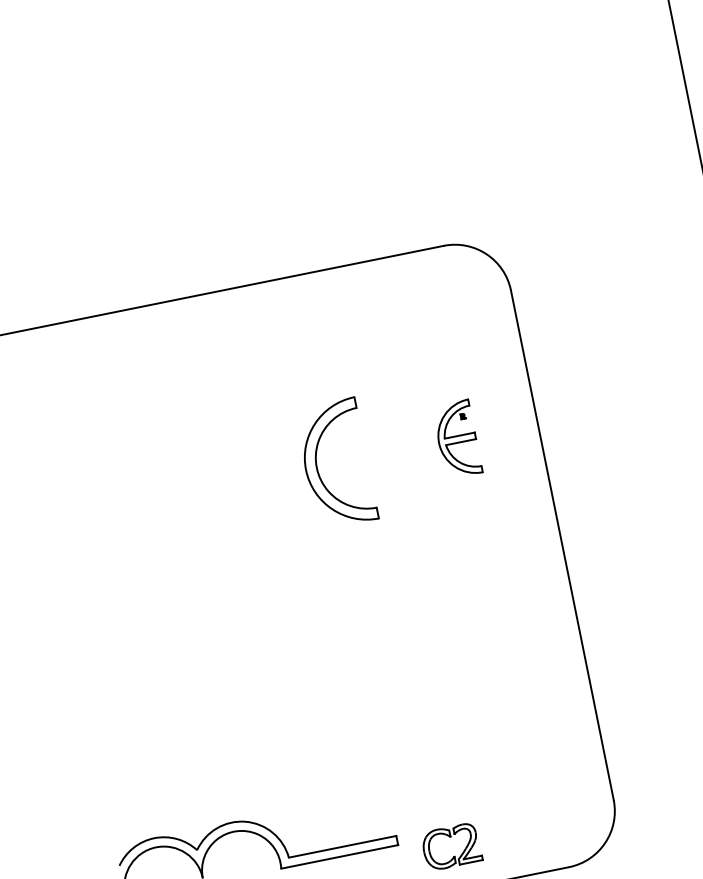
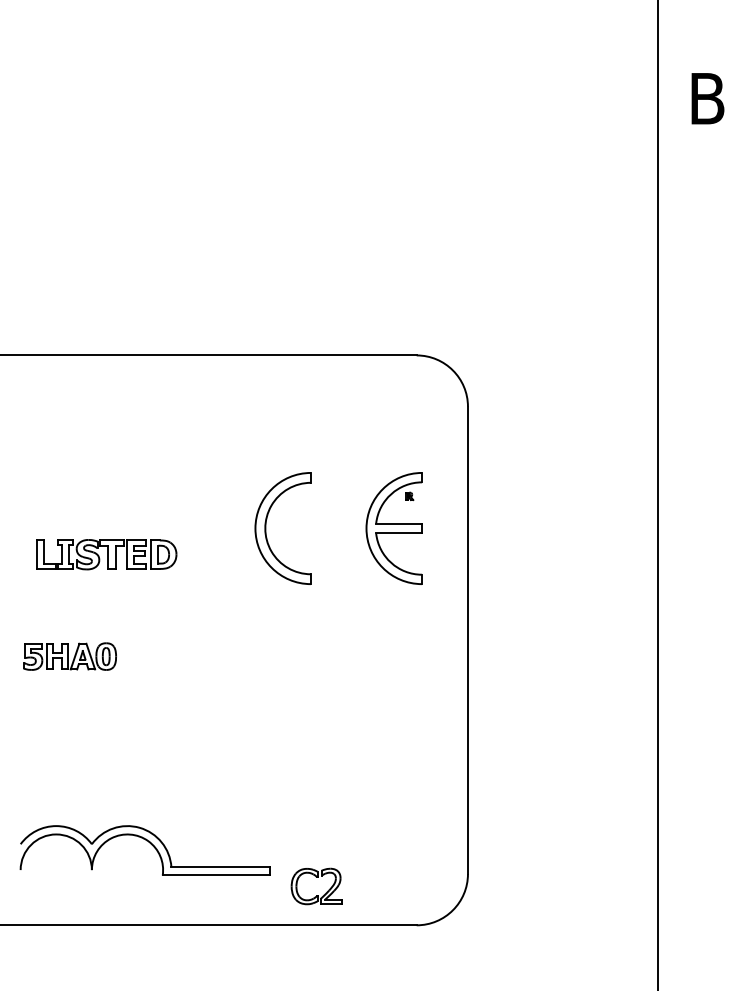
part: (456, 439) -> (393, 528), size x1.67
part: (149, 531) -> (106, 554), added
part: (131, 650) -> (69, 656), added

